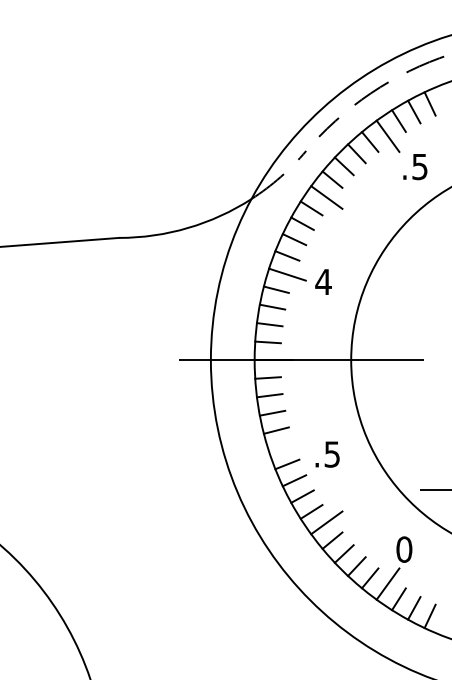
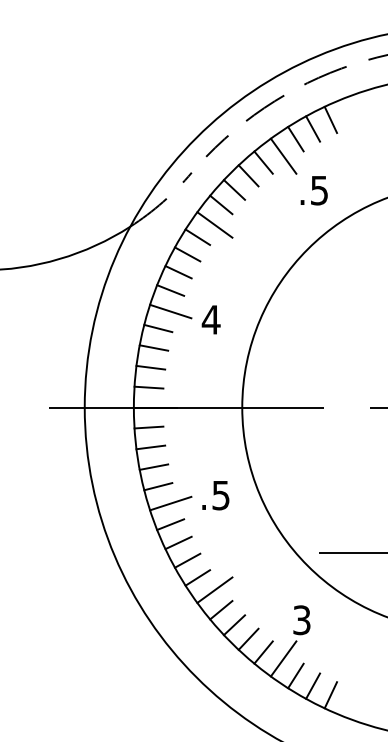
line: (287, 445) -> (170, 503), added
text: (327, 454) -> (215, 495), moved
text: (404, 549) -> (302, 620), 0 -> 3

